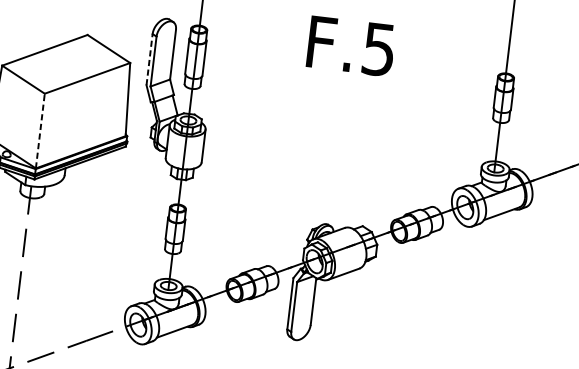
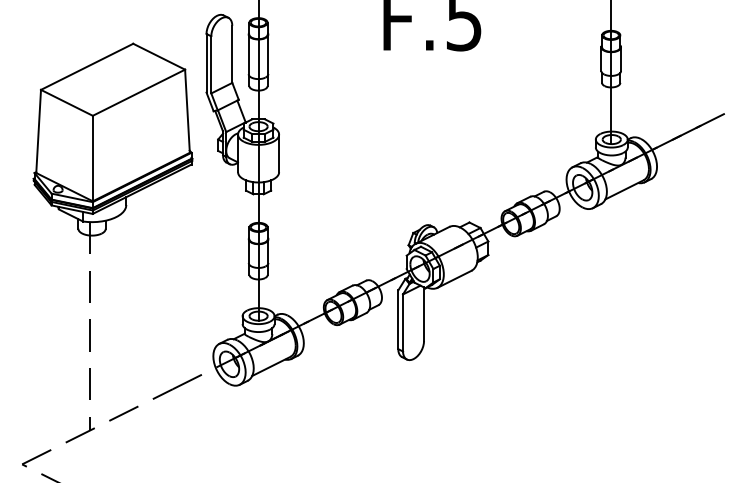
line: (149, 58) -> (206, 62), dashed -> solid
line: (40, 130) -> (92, 158), dashed -> solid

